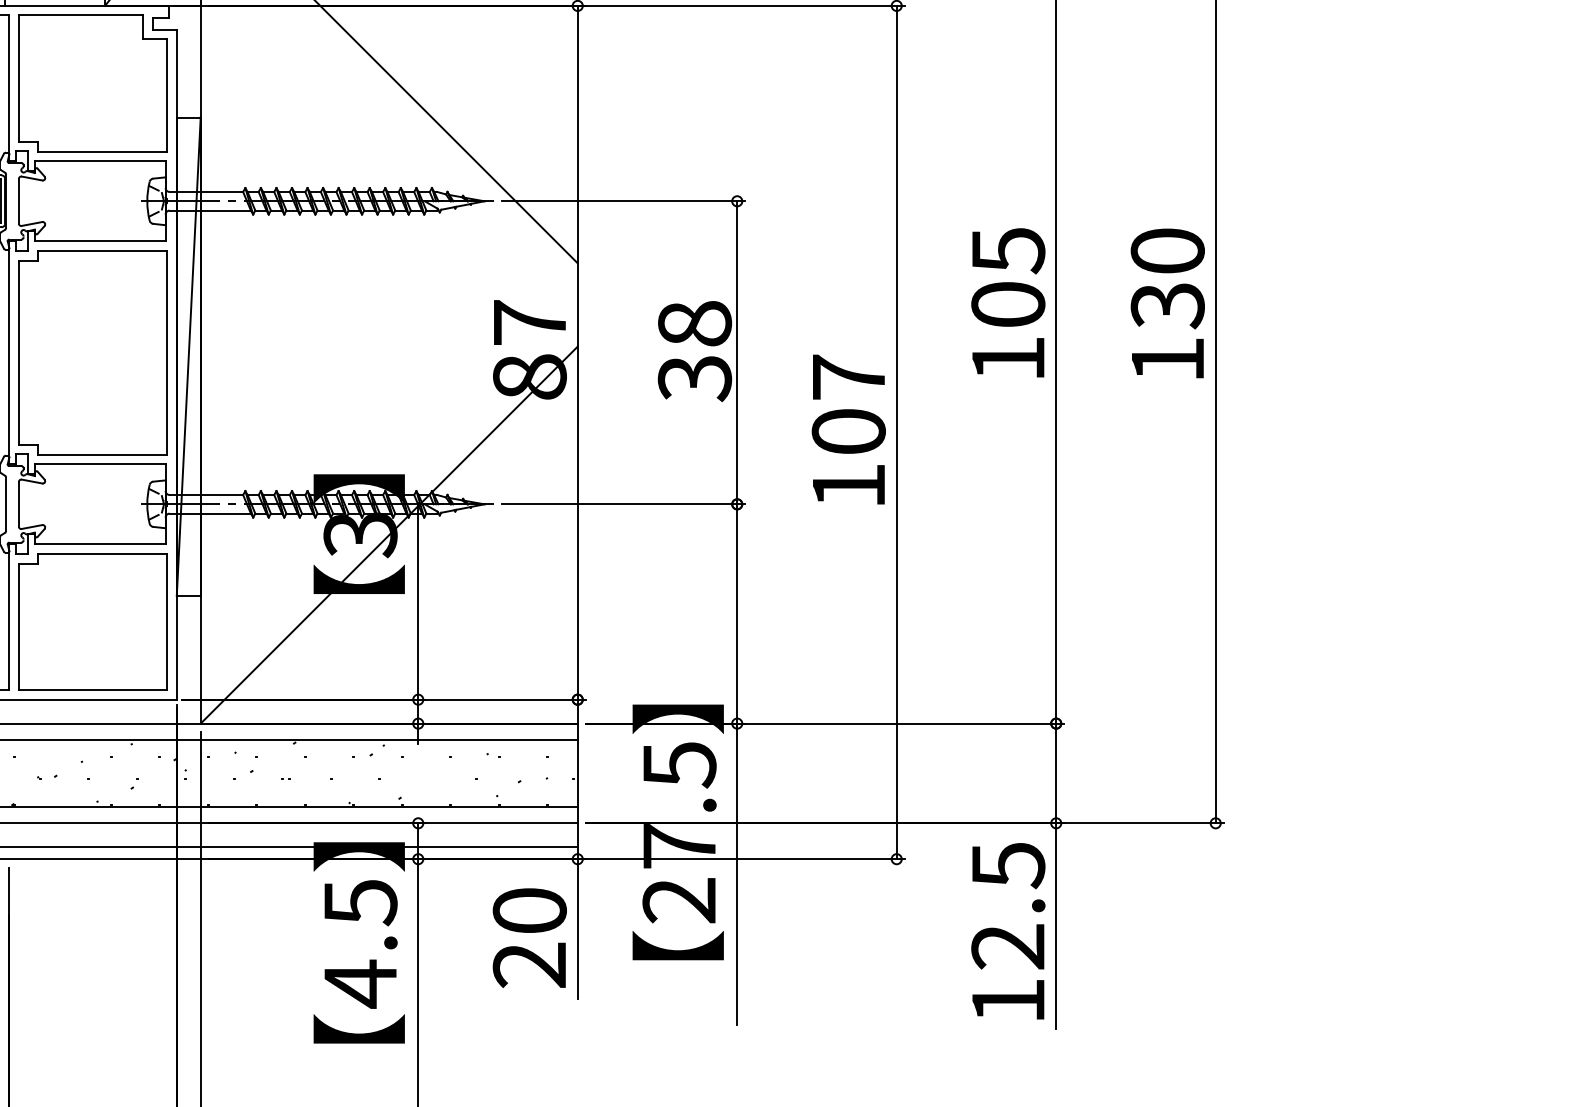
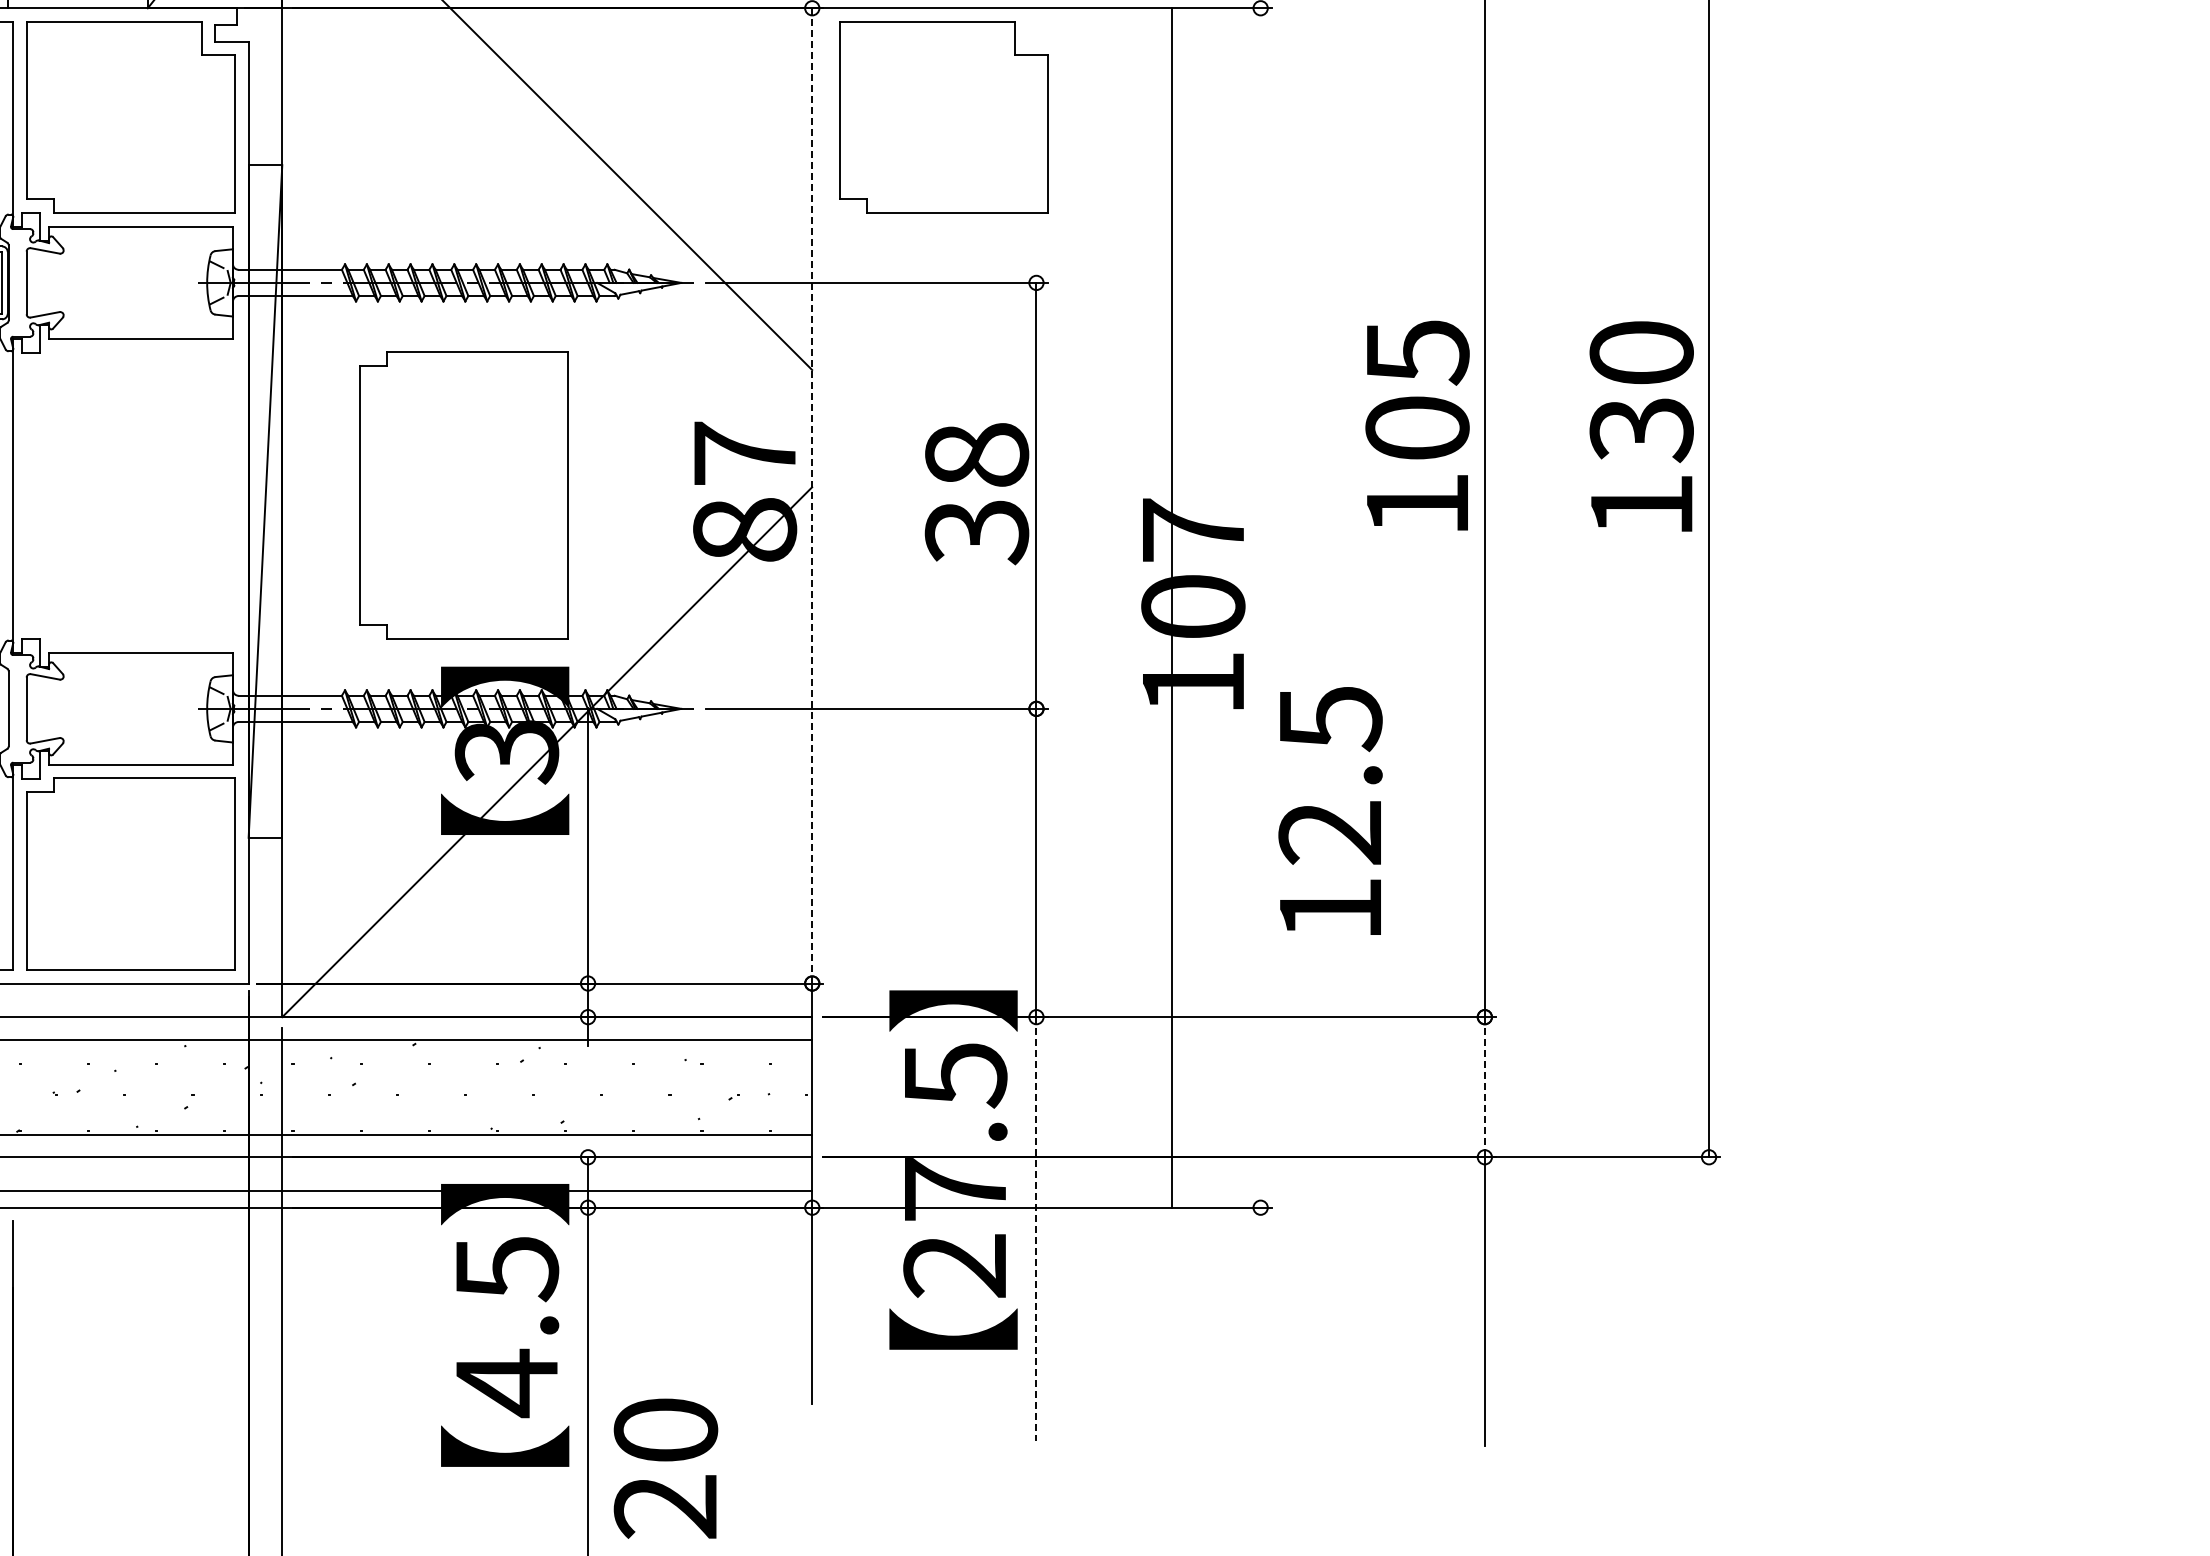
part: (671, 83) -> (943, 117), added
part: (92, 352) -> (463, 495), moved
line: (577, 352) -> (812, 495), solid -> dashed
line: (896, 432) -> (1171, 607), moved
line: (1055, 773) -> (1484, 1087), solid -> dashed
line: (737, 874) -> (1036, 1229), solid -> dashed
text: (1008, 930) -> (1330, 810), moved
text: (529, 938) -> (665, 1468), moved

